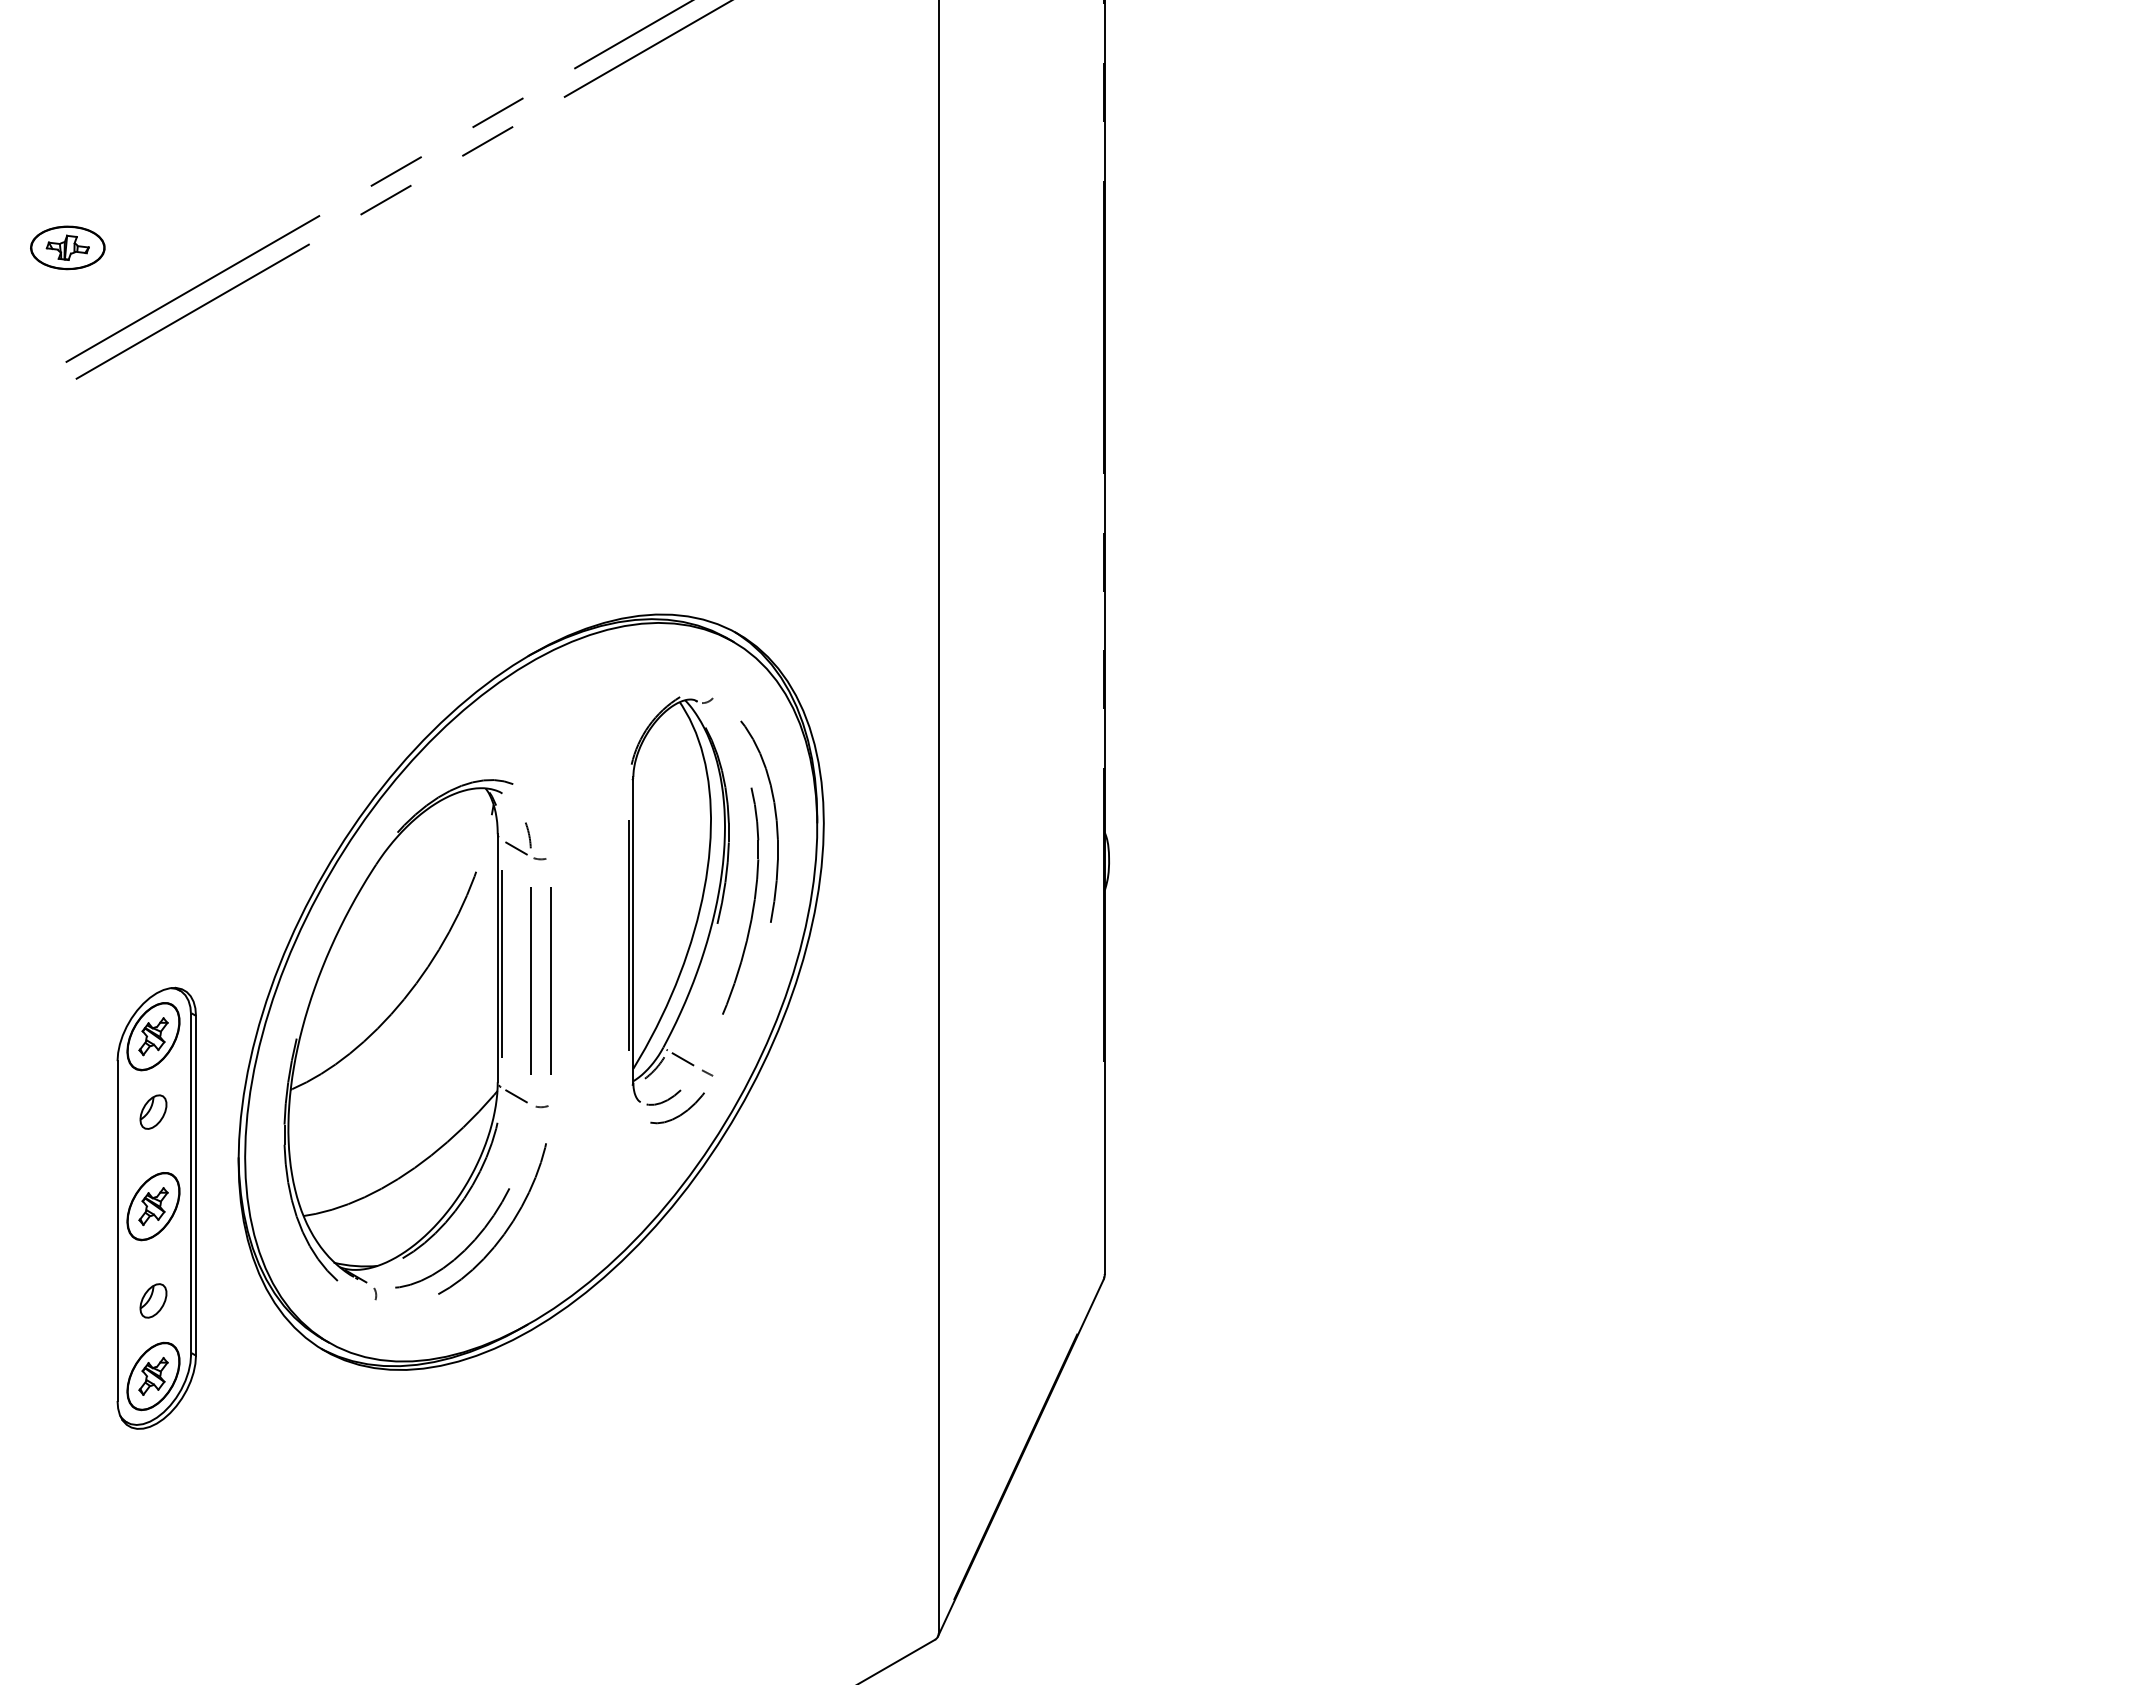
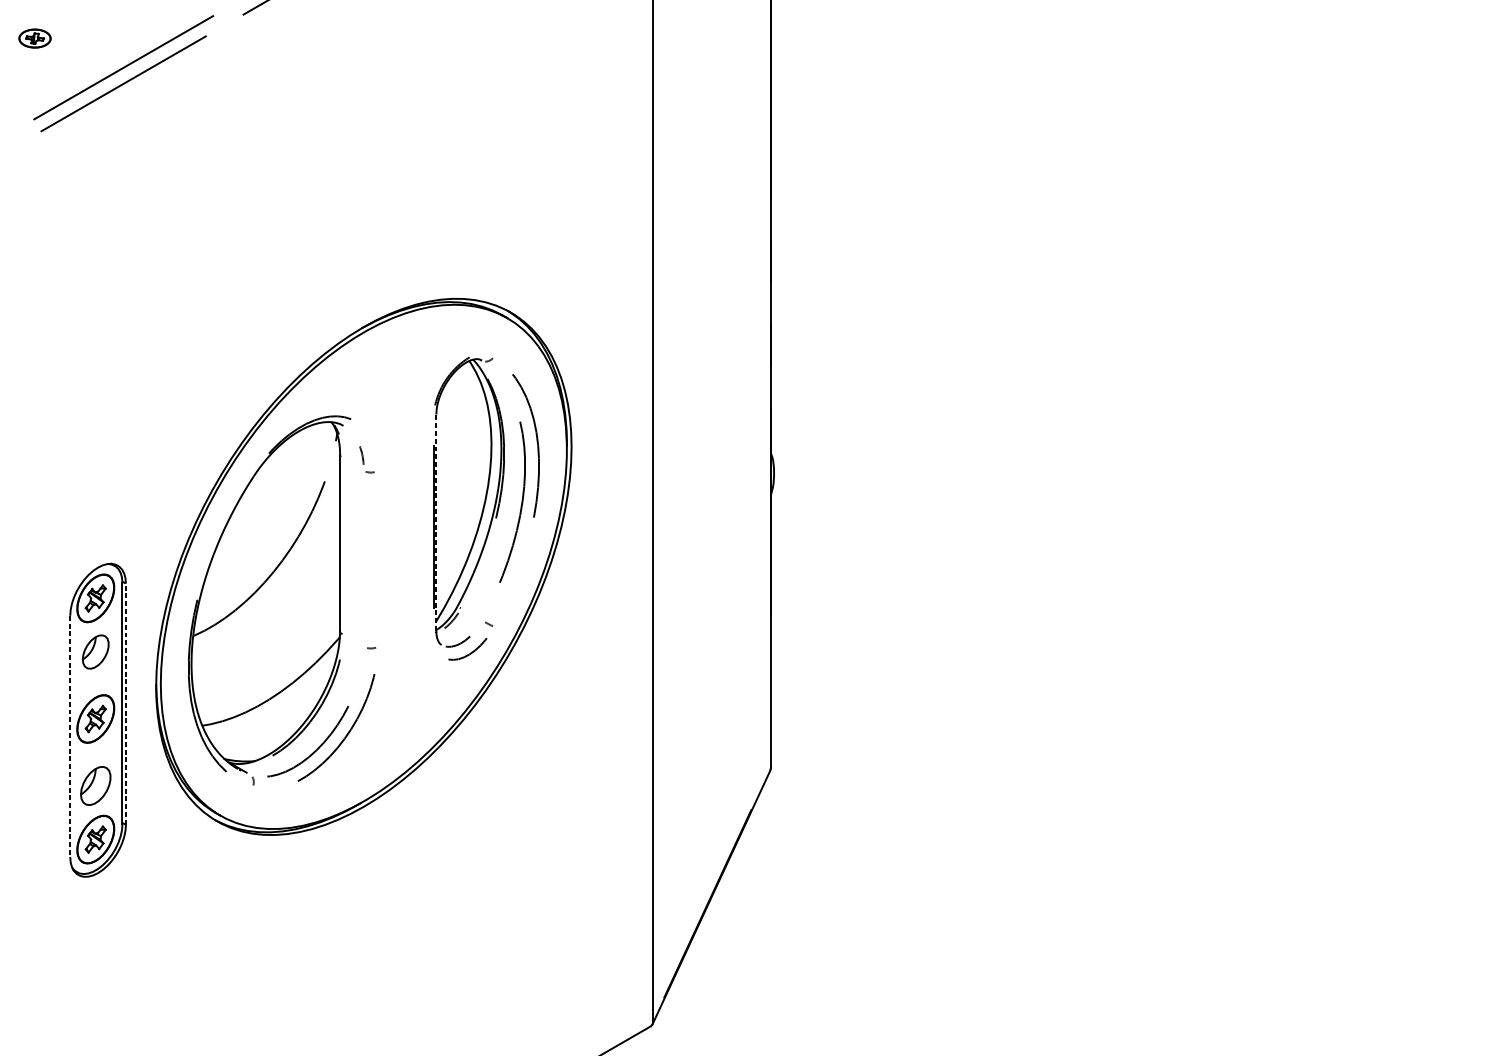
part: (67, 247) -> (34, 38), size x0.6
line: (516, 848) -> (353, 464), removed
line: (633, 929) -> (436, 522), solid -> dashed
line: (501, 963) -> (342, 546), removed
line: (531, 980) -> (364, 558), removed
line: (550, 980) -> (377, 558), removed
line: (682, 1058) -> (471, 613), removed
line: (516, 1095) -> (353, 640), removed
part: (153, 1111) -> (95, 651), size x1.4
line: (196, 1185) -> (126, 704), solid -> dashed
line: (117, 1231) -> (70, 736), solid -> dashed
part: (153, 1300) -> (95, 785), size x1.6

